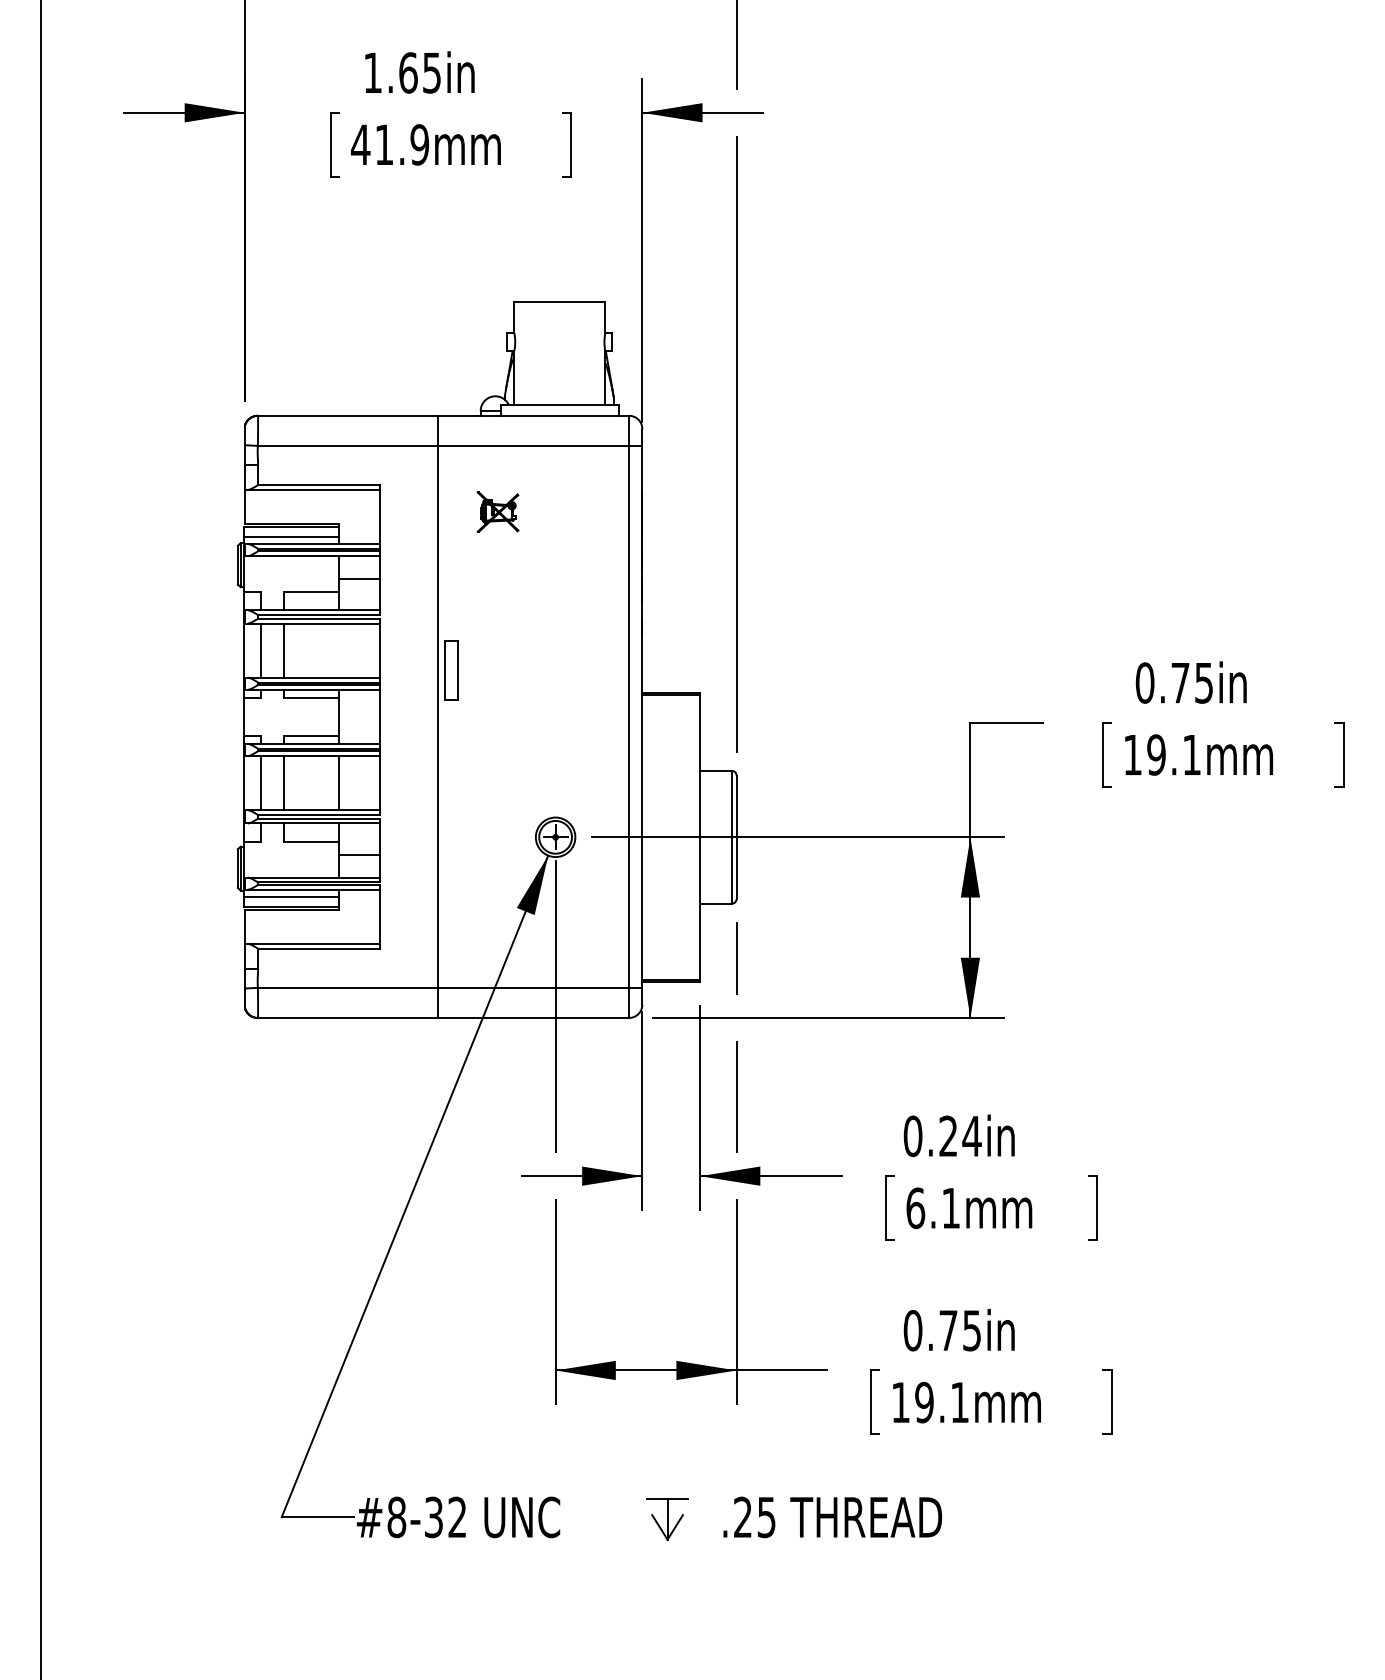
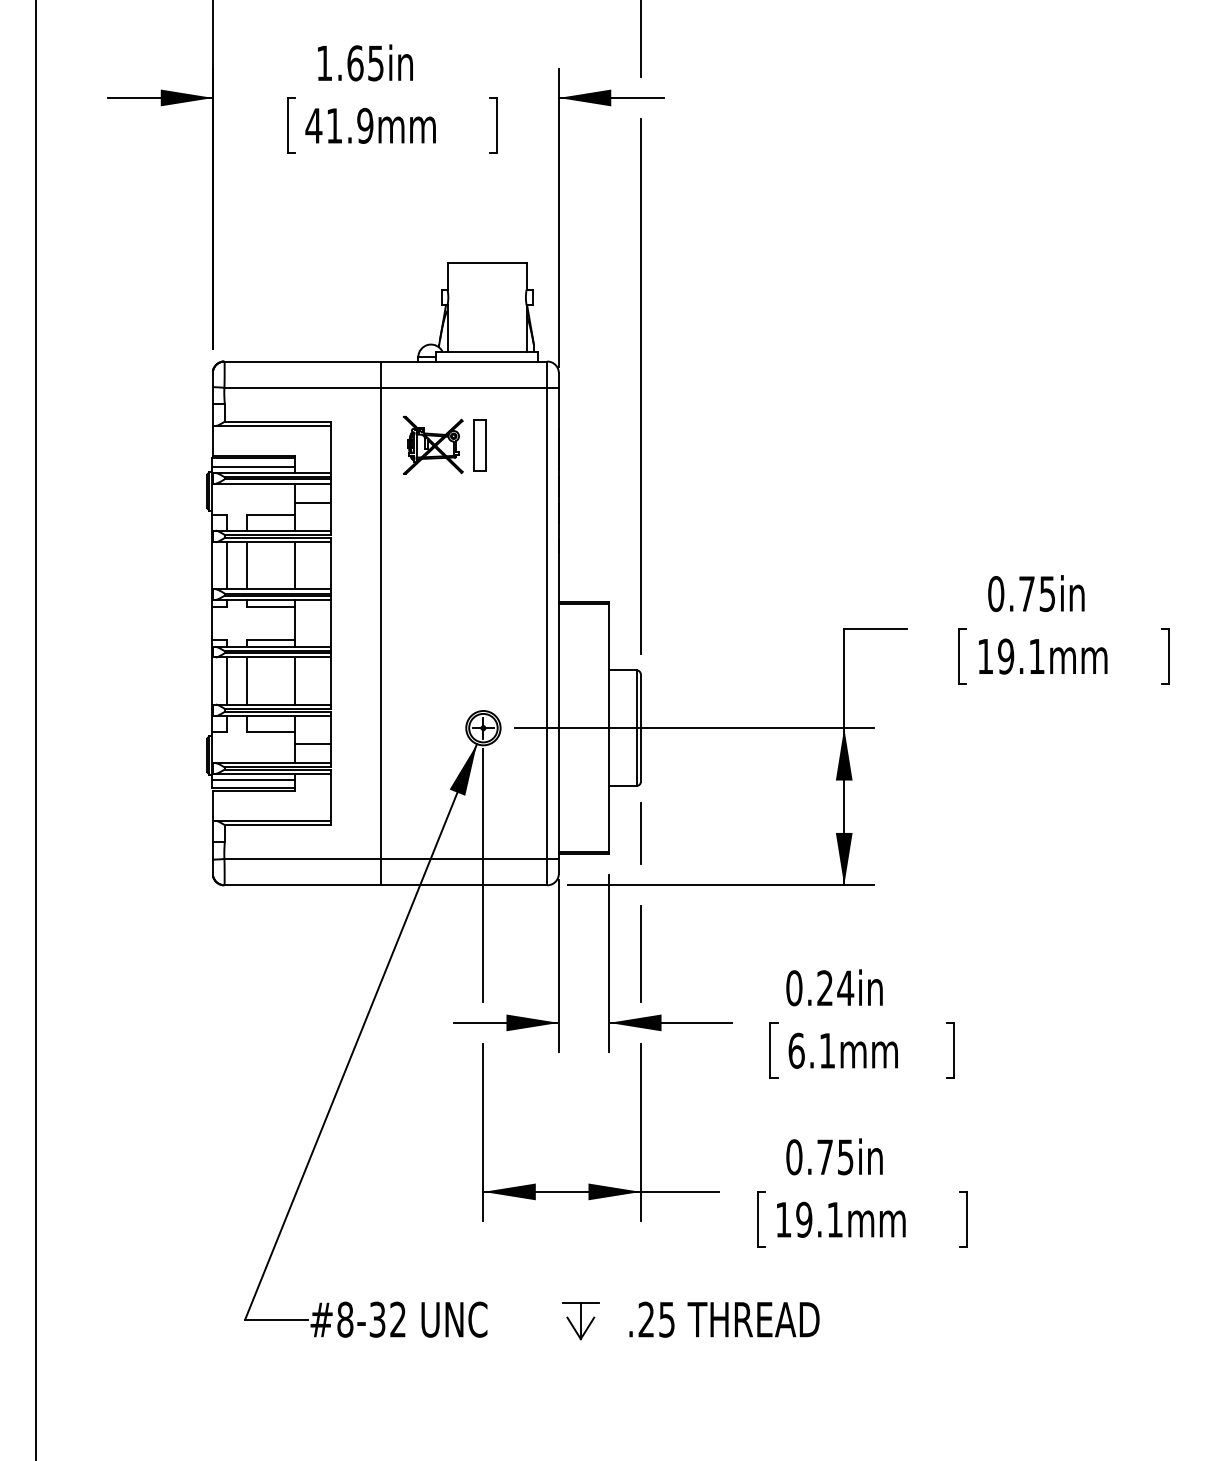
part: (497, 511) -> (432, 444), size x1.67
line: (338, 650) -> (294, 565), added
part: (451, 670) -> (479, 445), moved

